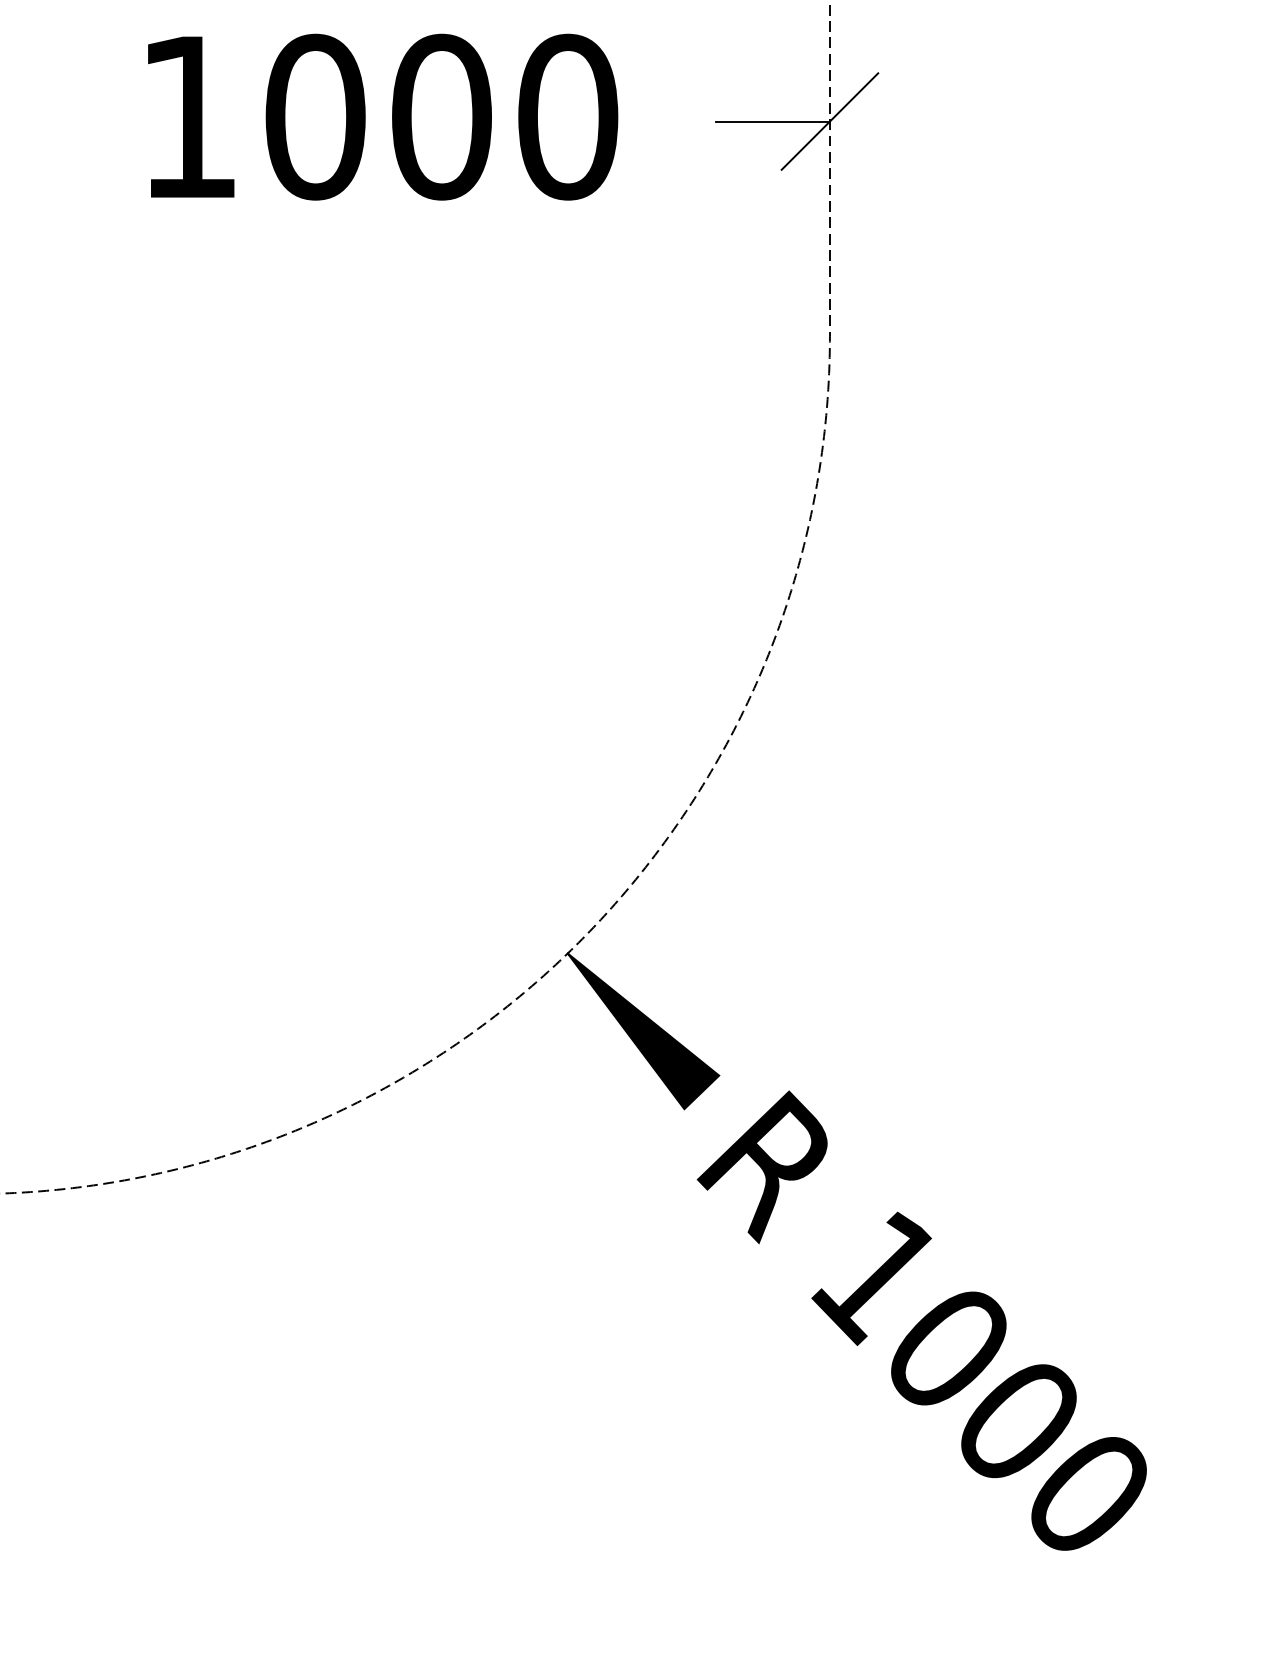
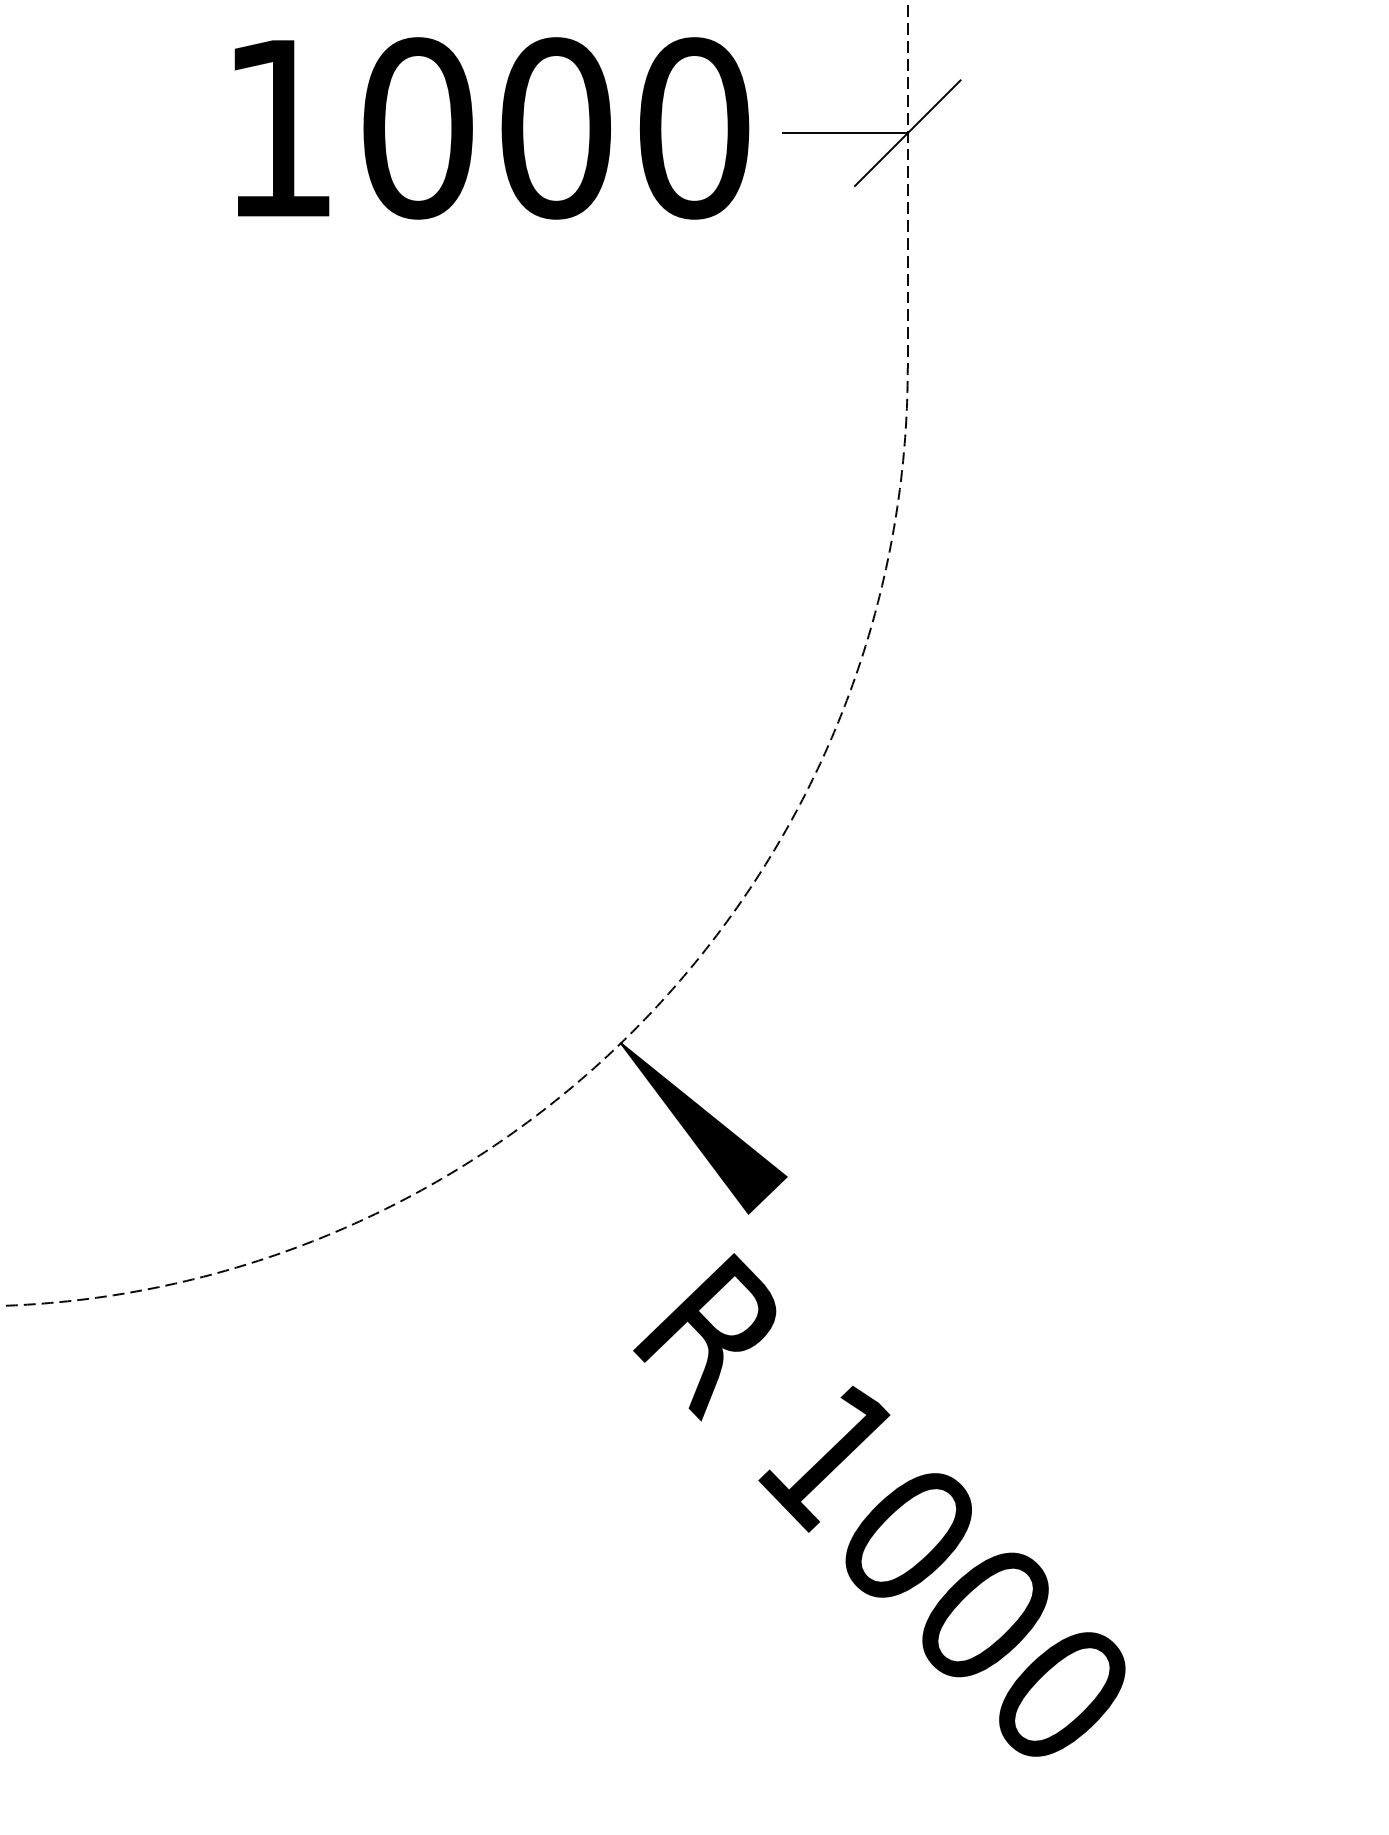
text: (382, 117) -> (491, 128), moved
text: (922, 1320) -> (879, 1504), moved

